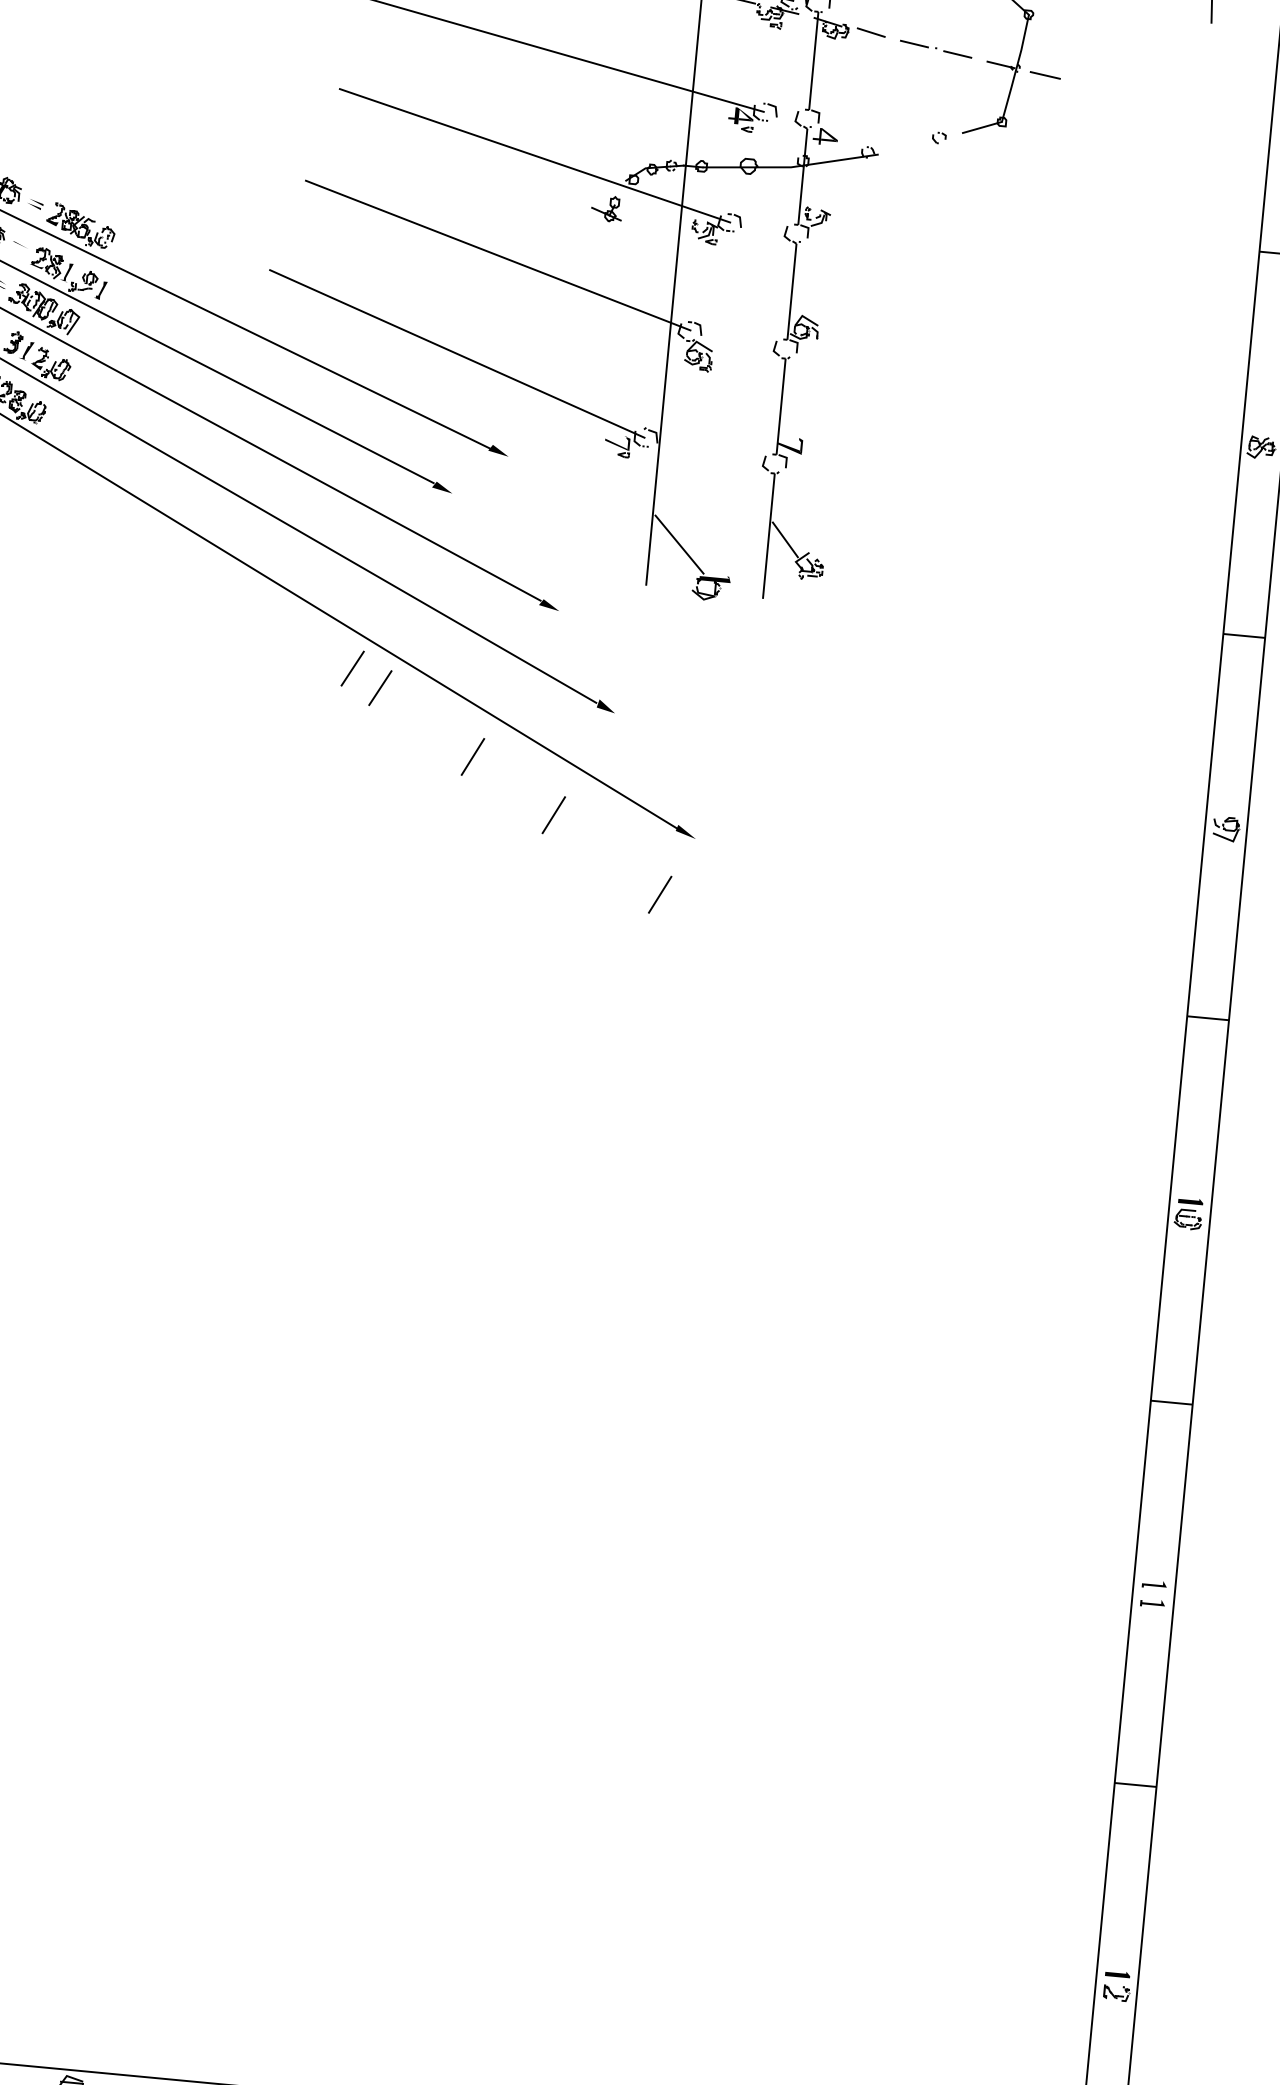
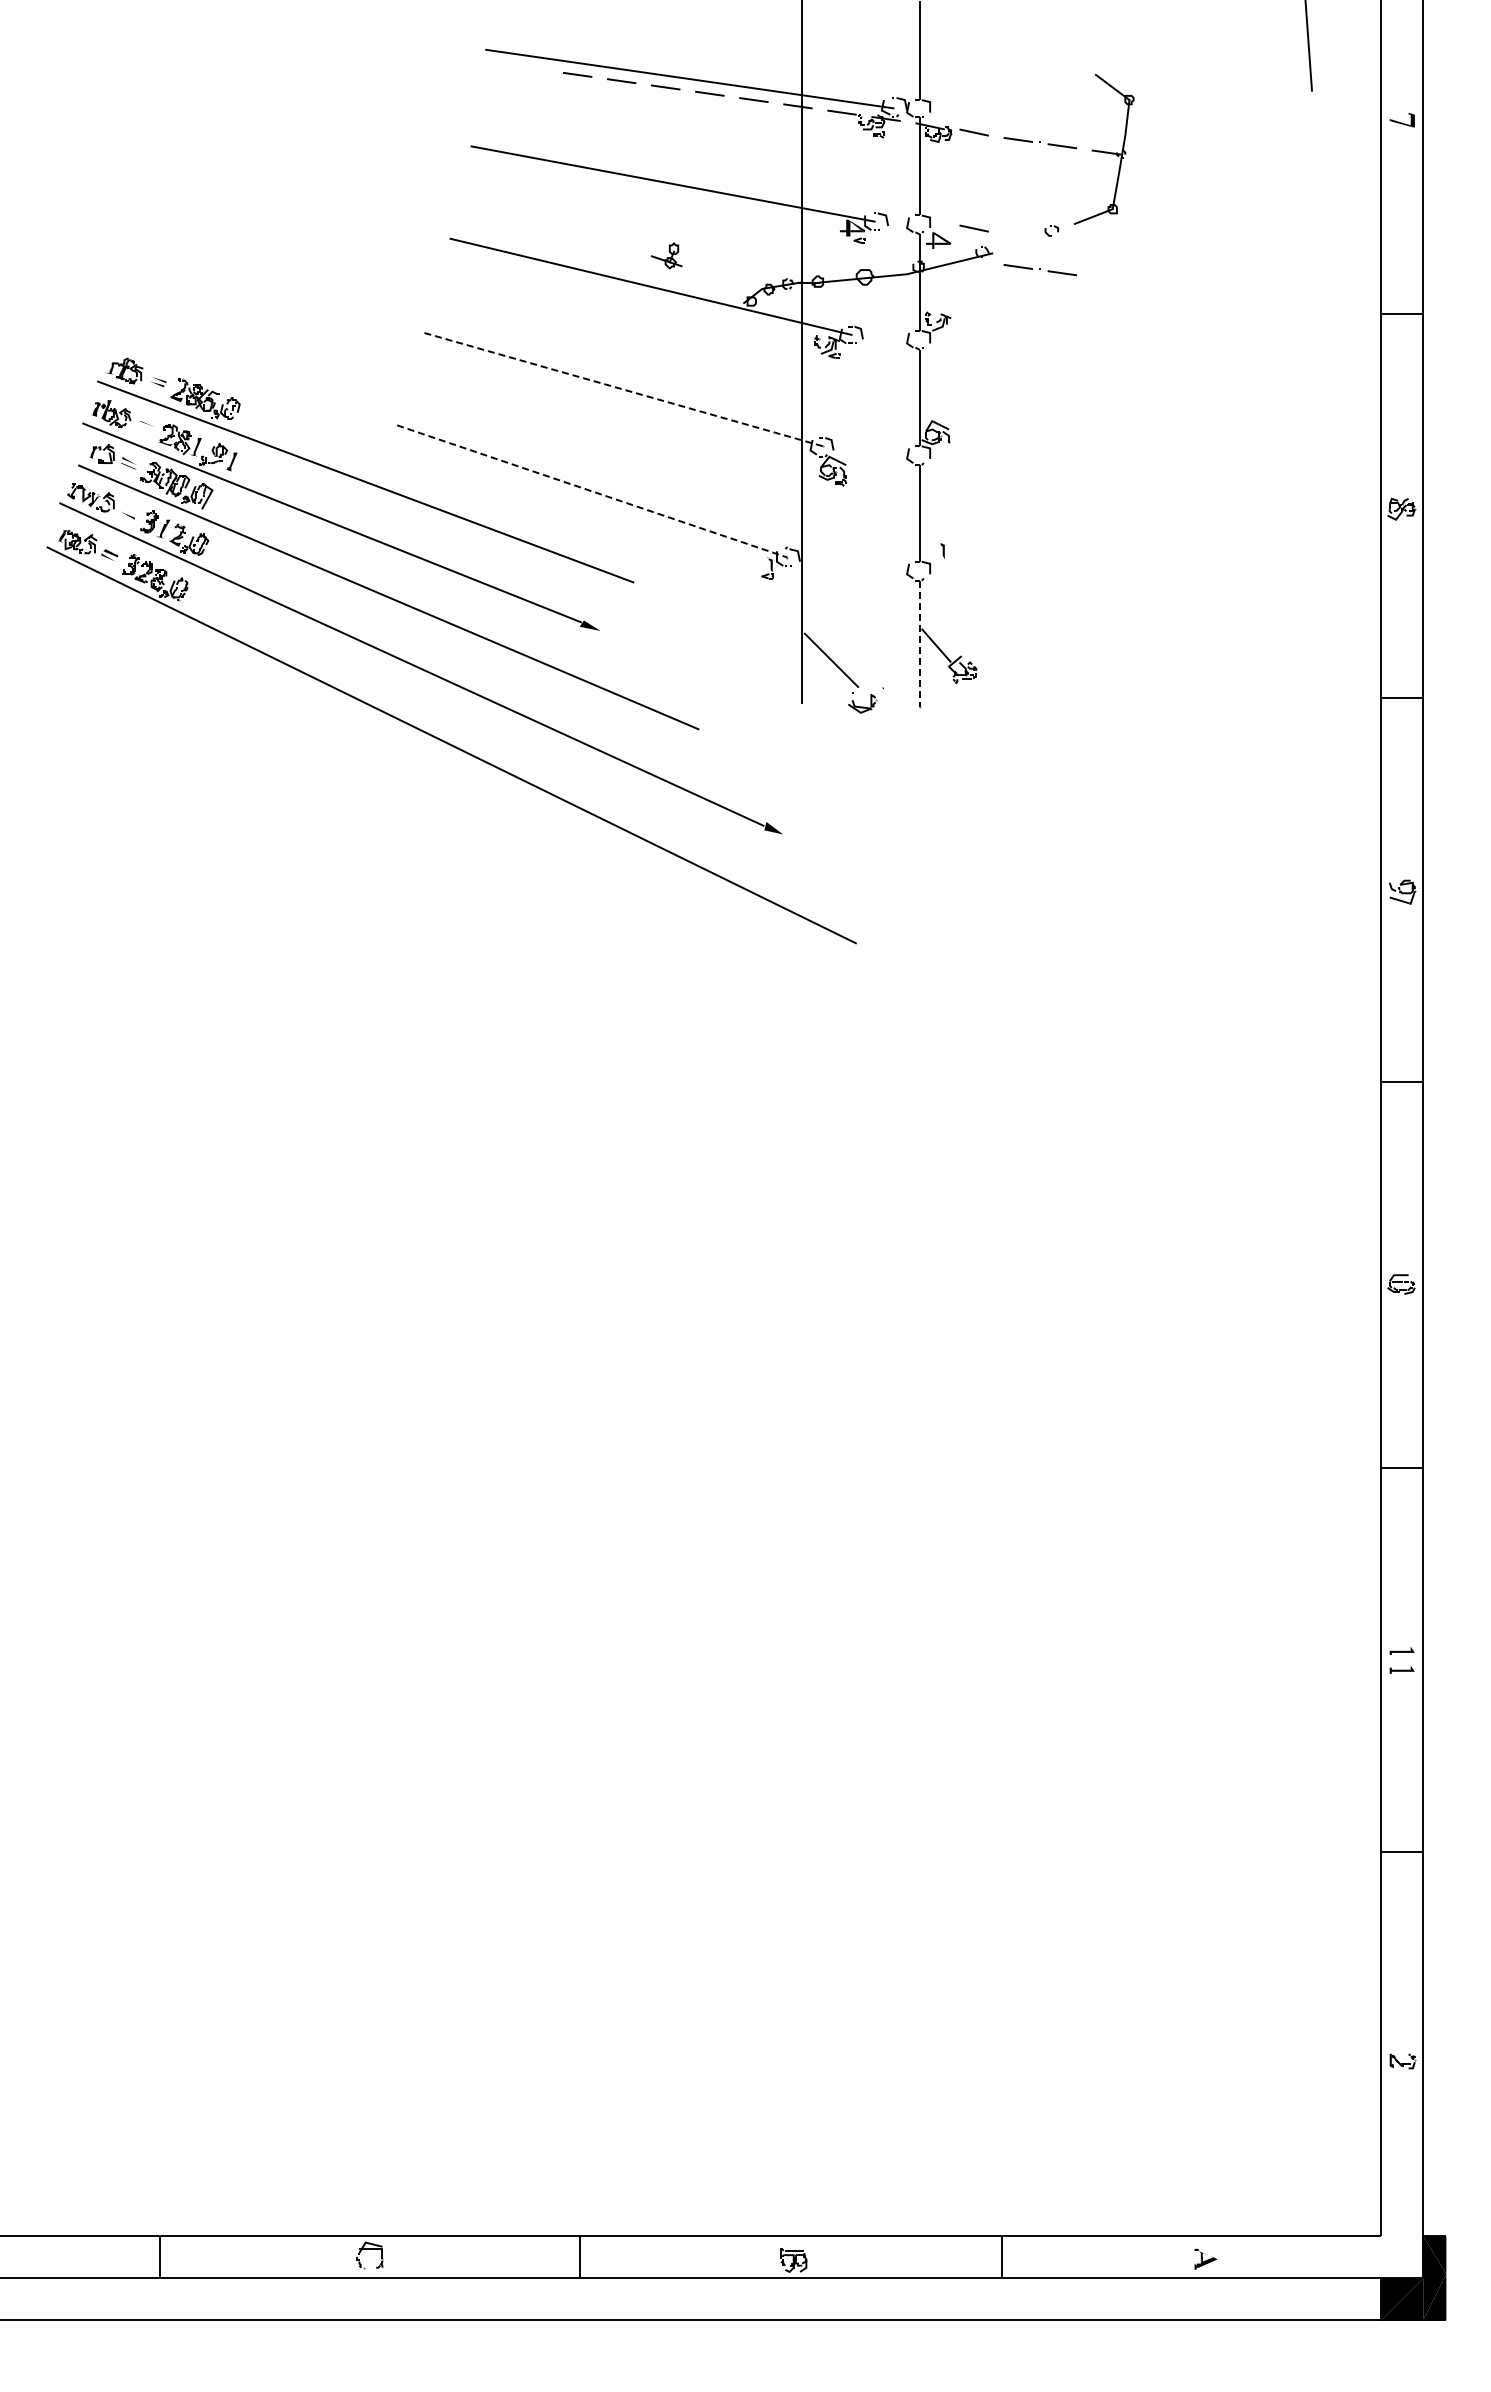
line: (1045, 75) -> (1151, 158), removed
line: (861, 128) -> (973, 228), added
part: (923, 176) -> (1039, 270), added
part: (606, 208) -> (666, 255), moved
line: (498, 255) -> (624, 389), solid -> dashed
line: (457, 354) -> (592, 491), solid -> dashed
fill: (616, 444) -> (759, 566), removed
fill: (789, 448) -> (931, 554), removed
fill: (498, 450) -> (642, 583), removed
line: (768, 537) -> (919, 644), solid -> dashed
fill: (714, 581) -> (869, 693), removed
fill: (549, 604) -> (707, 732), removed
line: (352, 668) -> (517, 814), removed
line: (379, 688) -> (546, 831), removed
line: (472, 757) -> (645, 891), removed
line: (553, 815) -> (731, 941), removed
fill: (685, 831) -> (864, 945), removed
line: (659, 894) -> (844, 1010), removed
fill: (1189, 1201) -> (1401, 1266), removed
fill: (1116, 1975) -> (1401, 2043), removed

